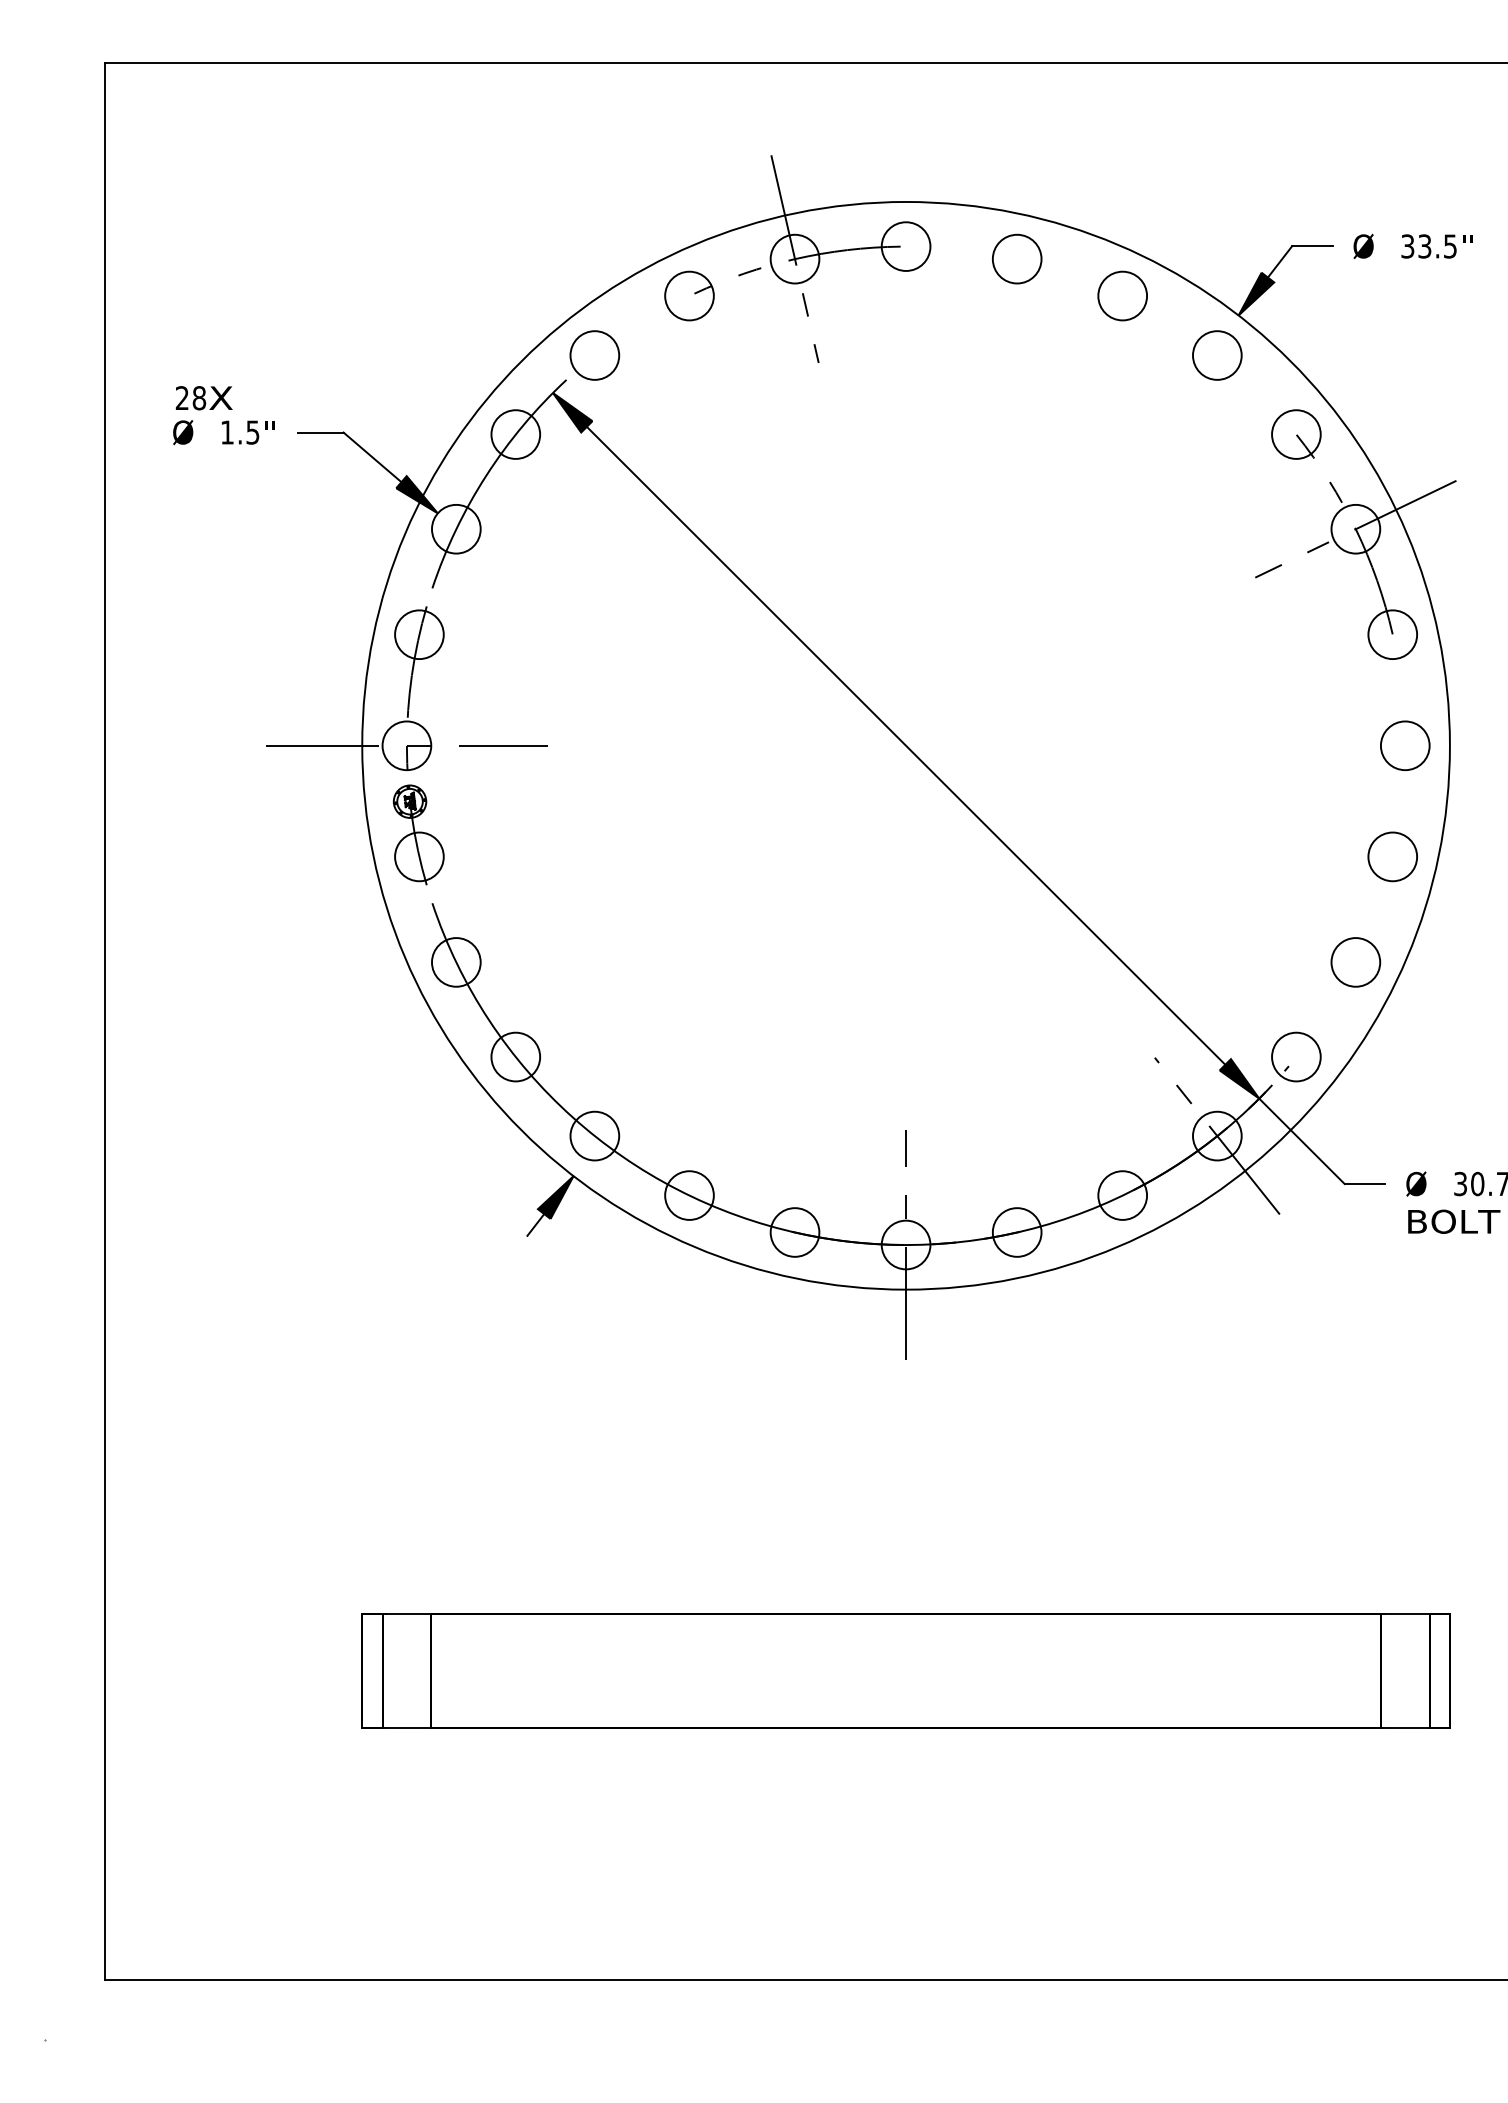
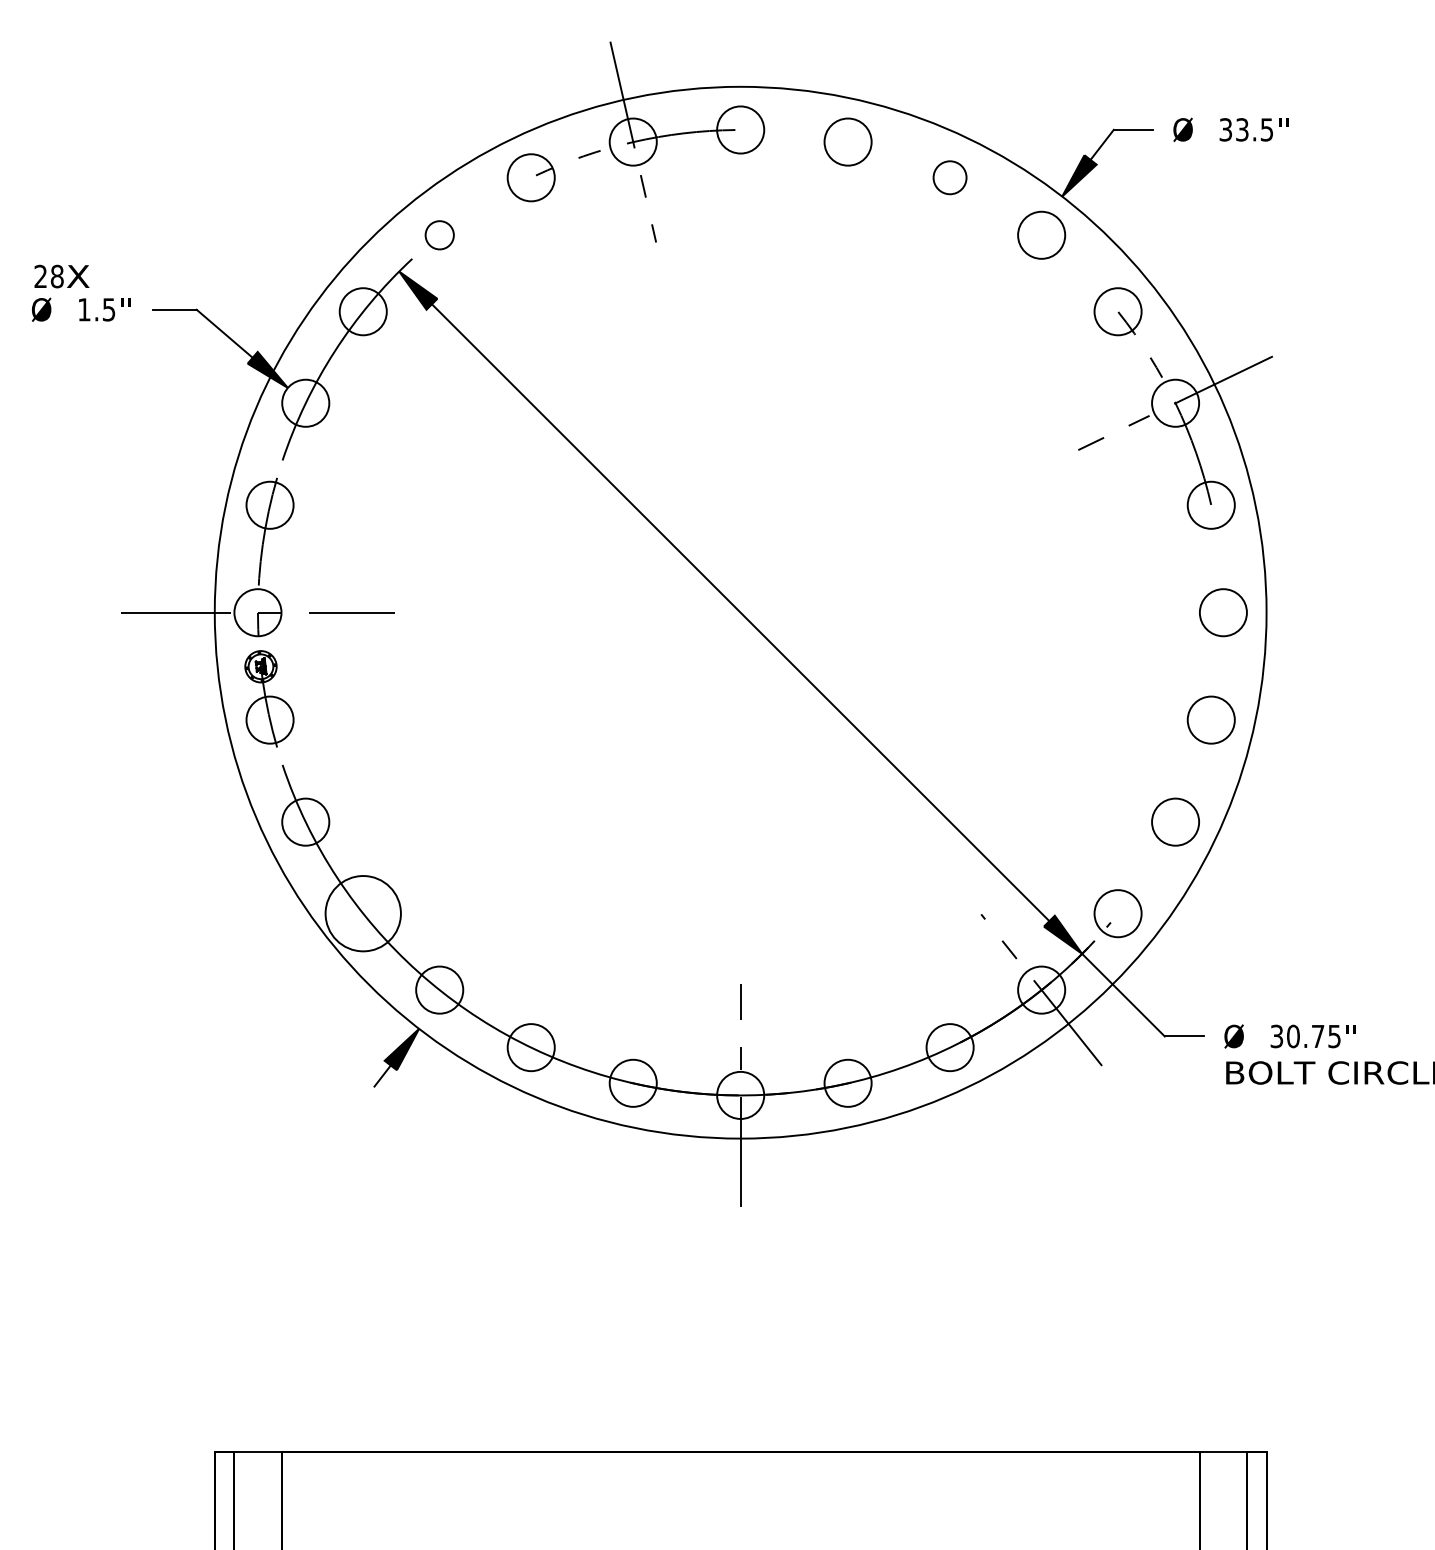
circle: (1122, 295) -> (949, 177), size x0.7
circle: (594, 355) -> (439, 235), size x0.6
circle: (515, 1056) -> (362, 913), size x1.6

